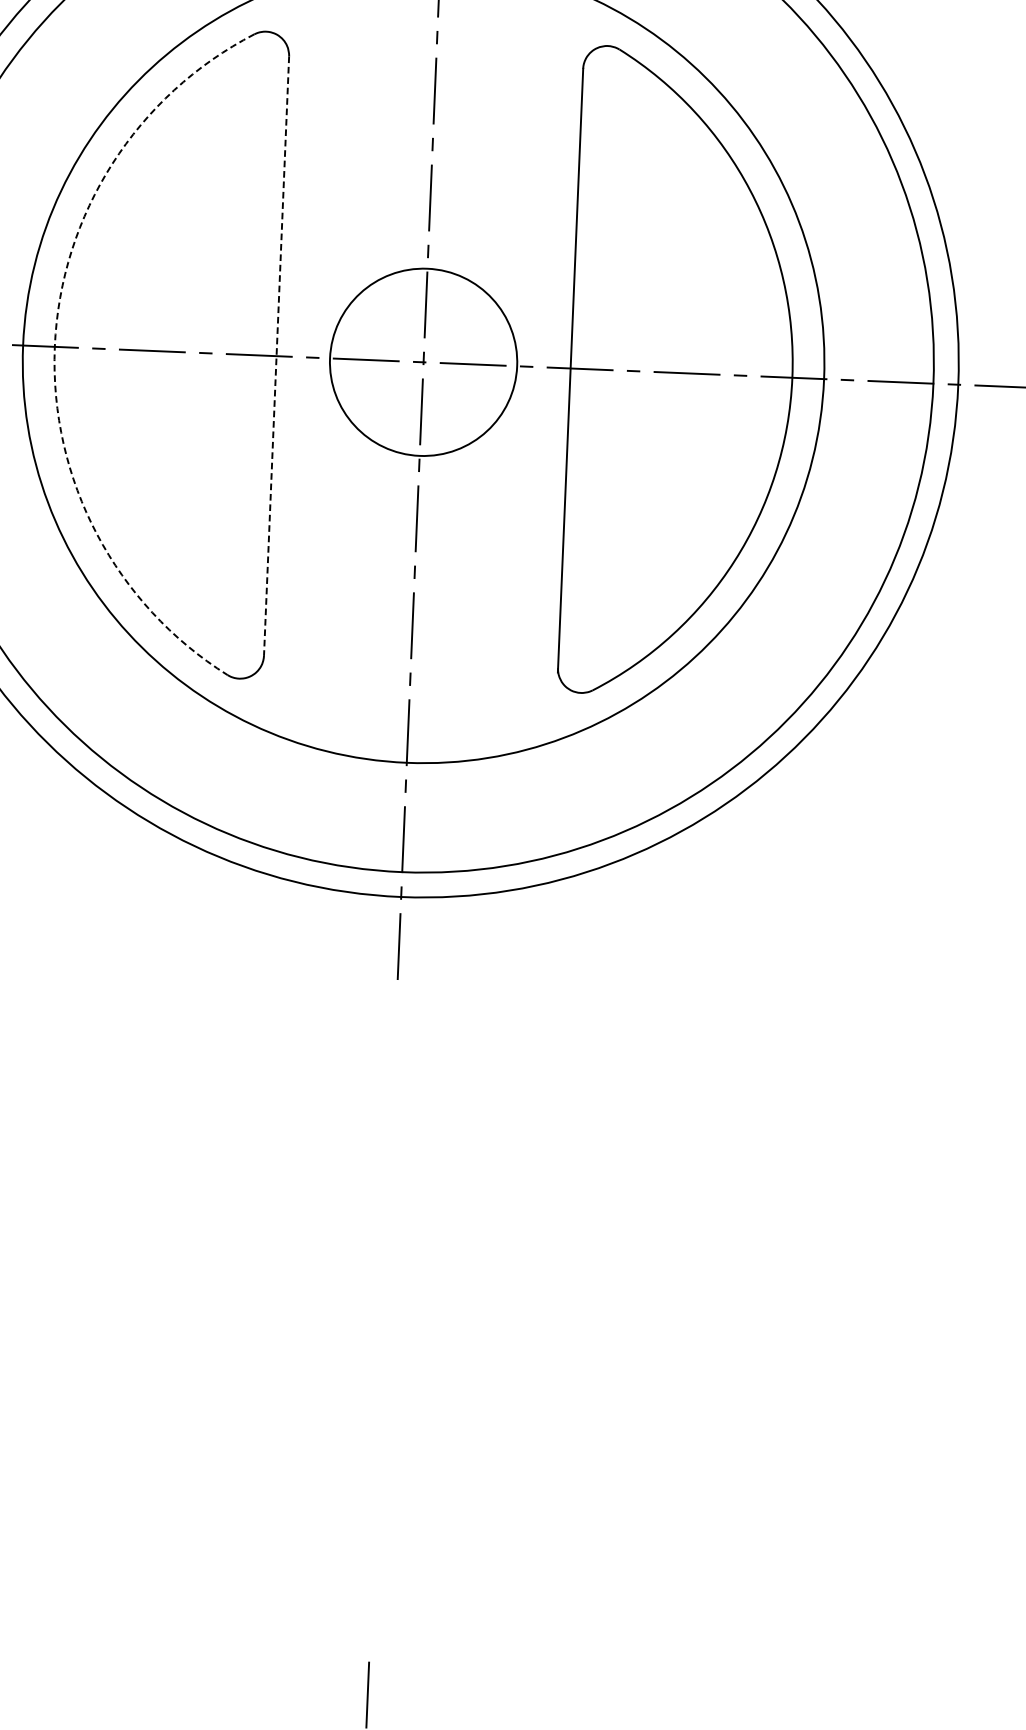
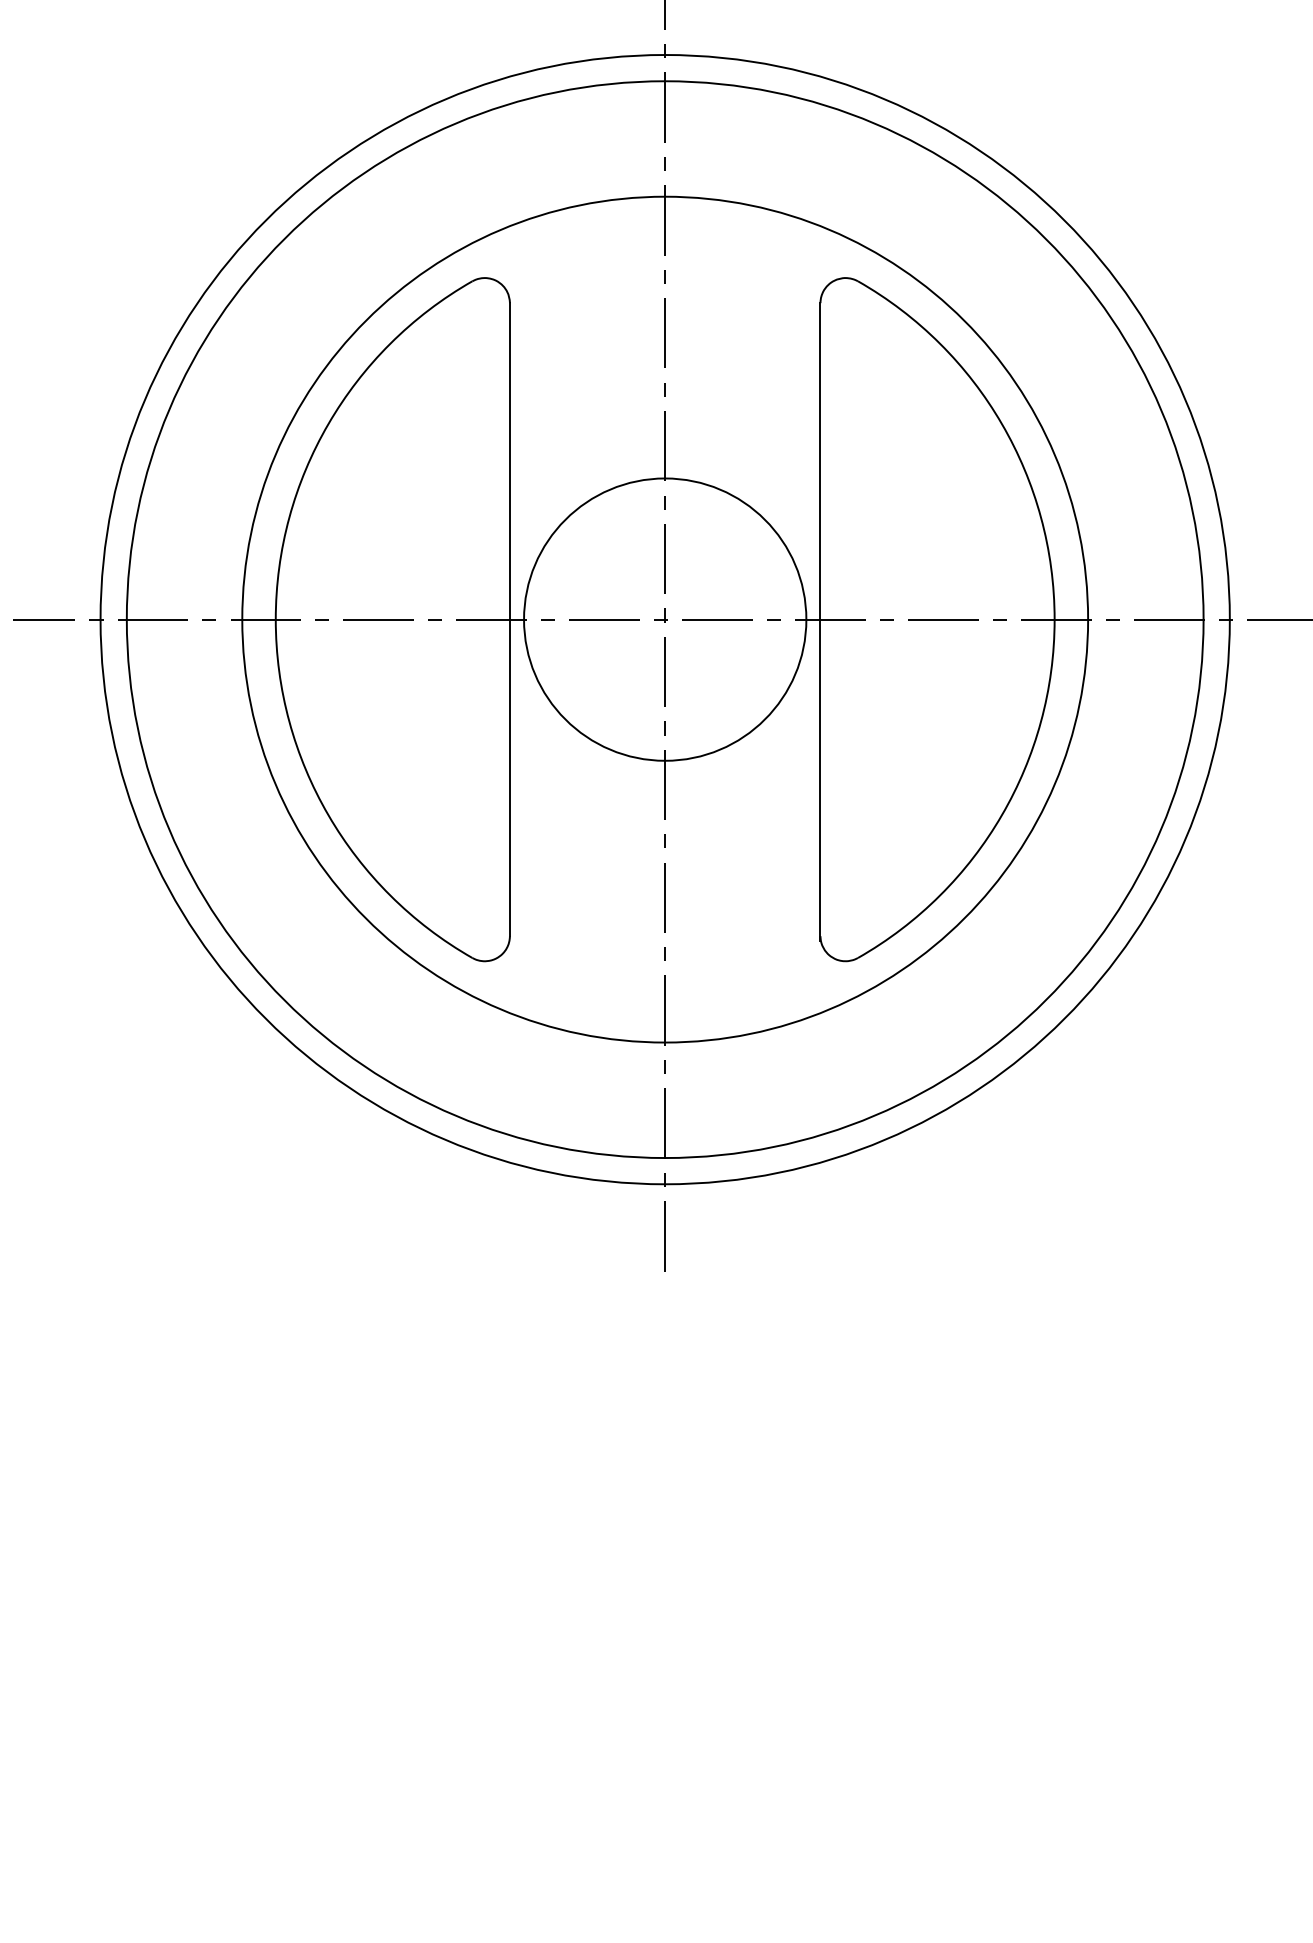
arc: (54, 346) -> (275, 619), dashed -> solid
line: (276, 356) -> (509, 619), dashed -> solid
circle: (423, 362) -> (665, 619), size x1.43

